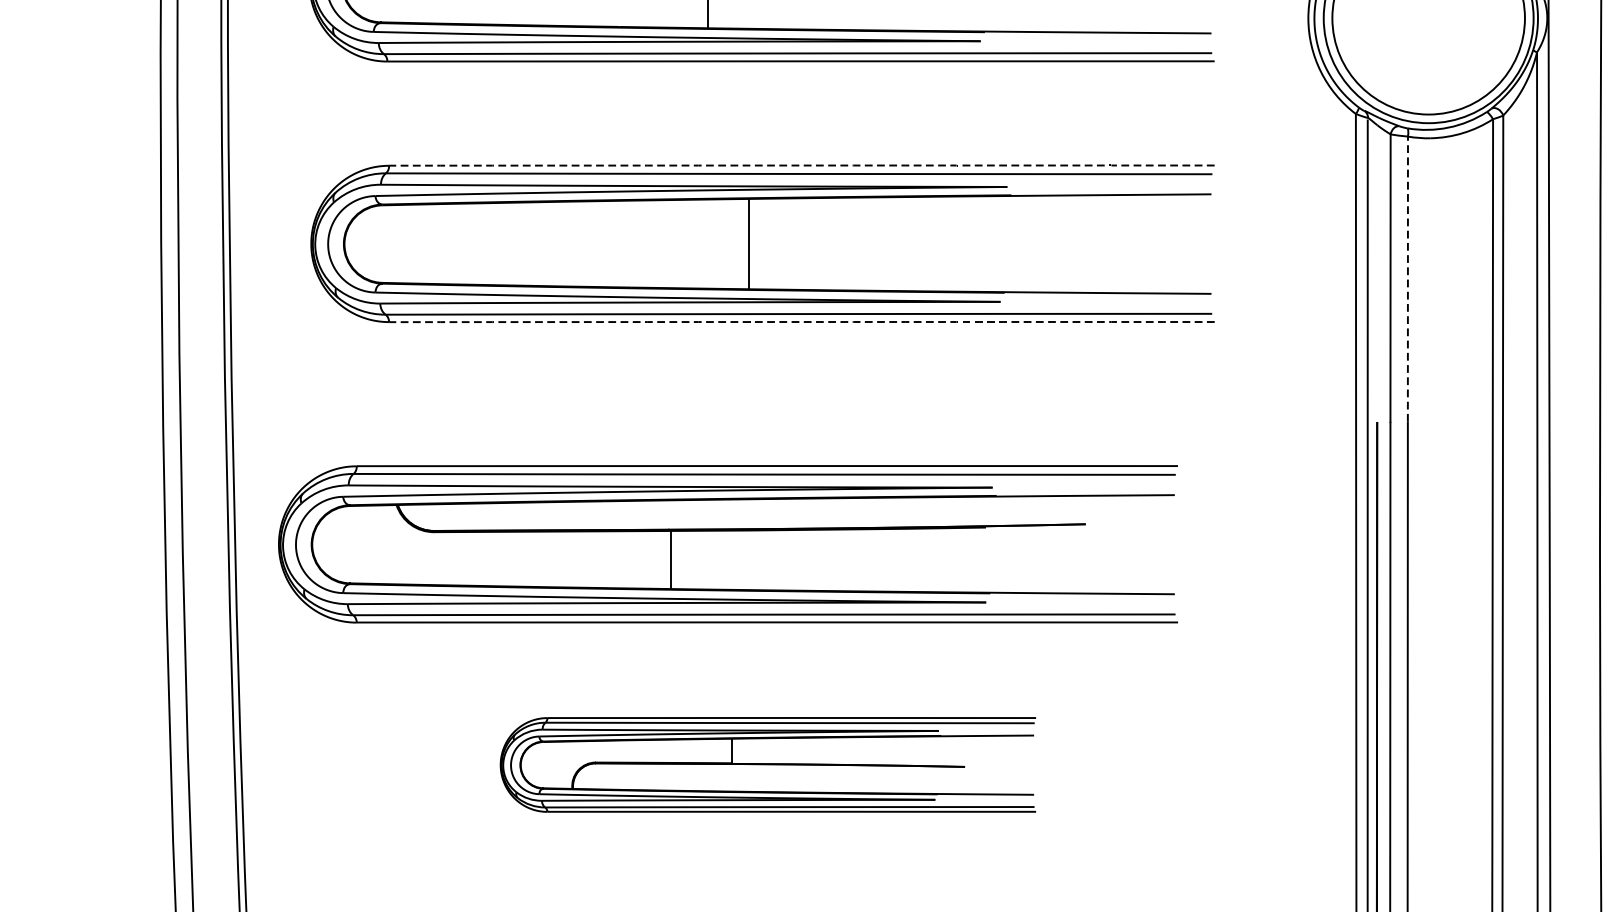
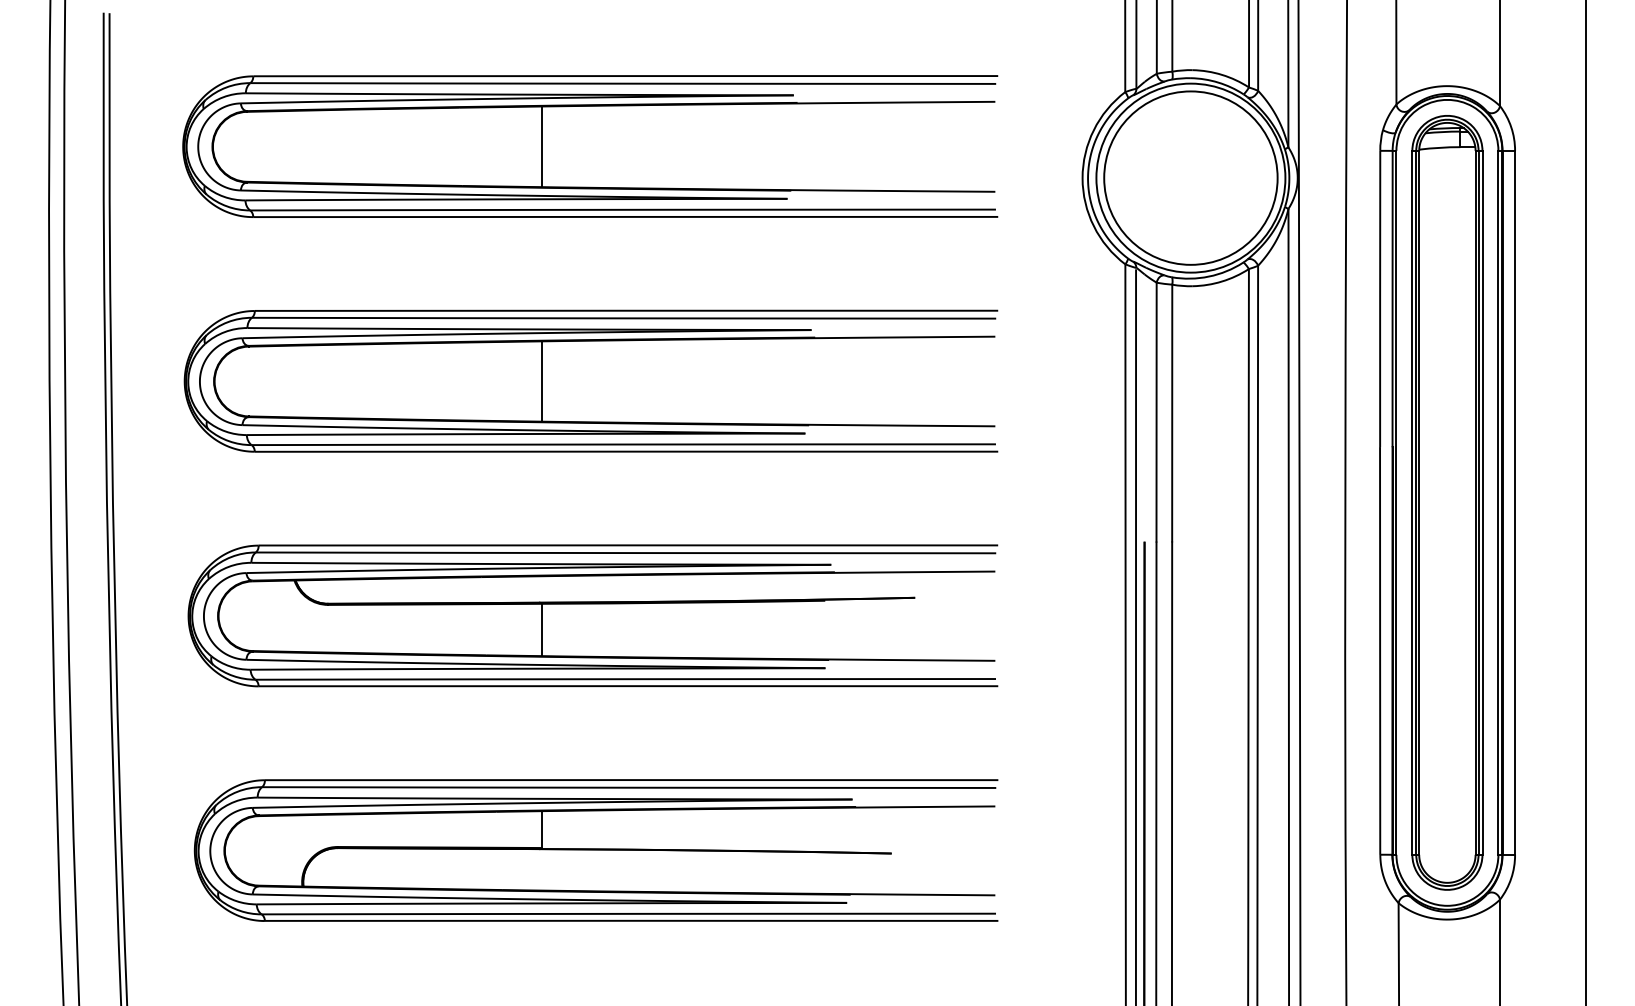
arc: (801, 165) -> (626, 310), dashed -> solid
line: (748, 244) -> (541, 381), moved
line: (1408, 278) -> (1172, 412), dashed -> solid
arc: (801, 321) -> (626, 451), dashed -> solid
part: (727, 531) -> (592, 604), moved
part: (767, 764) -> (595, 850), size x1.67

